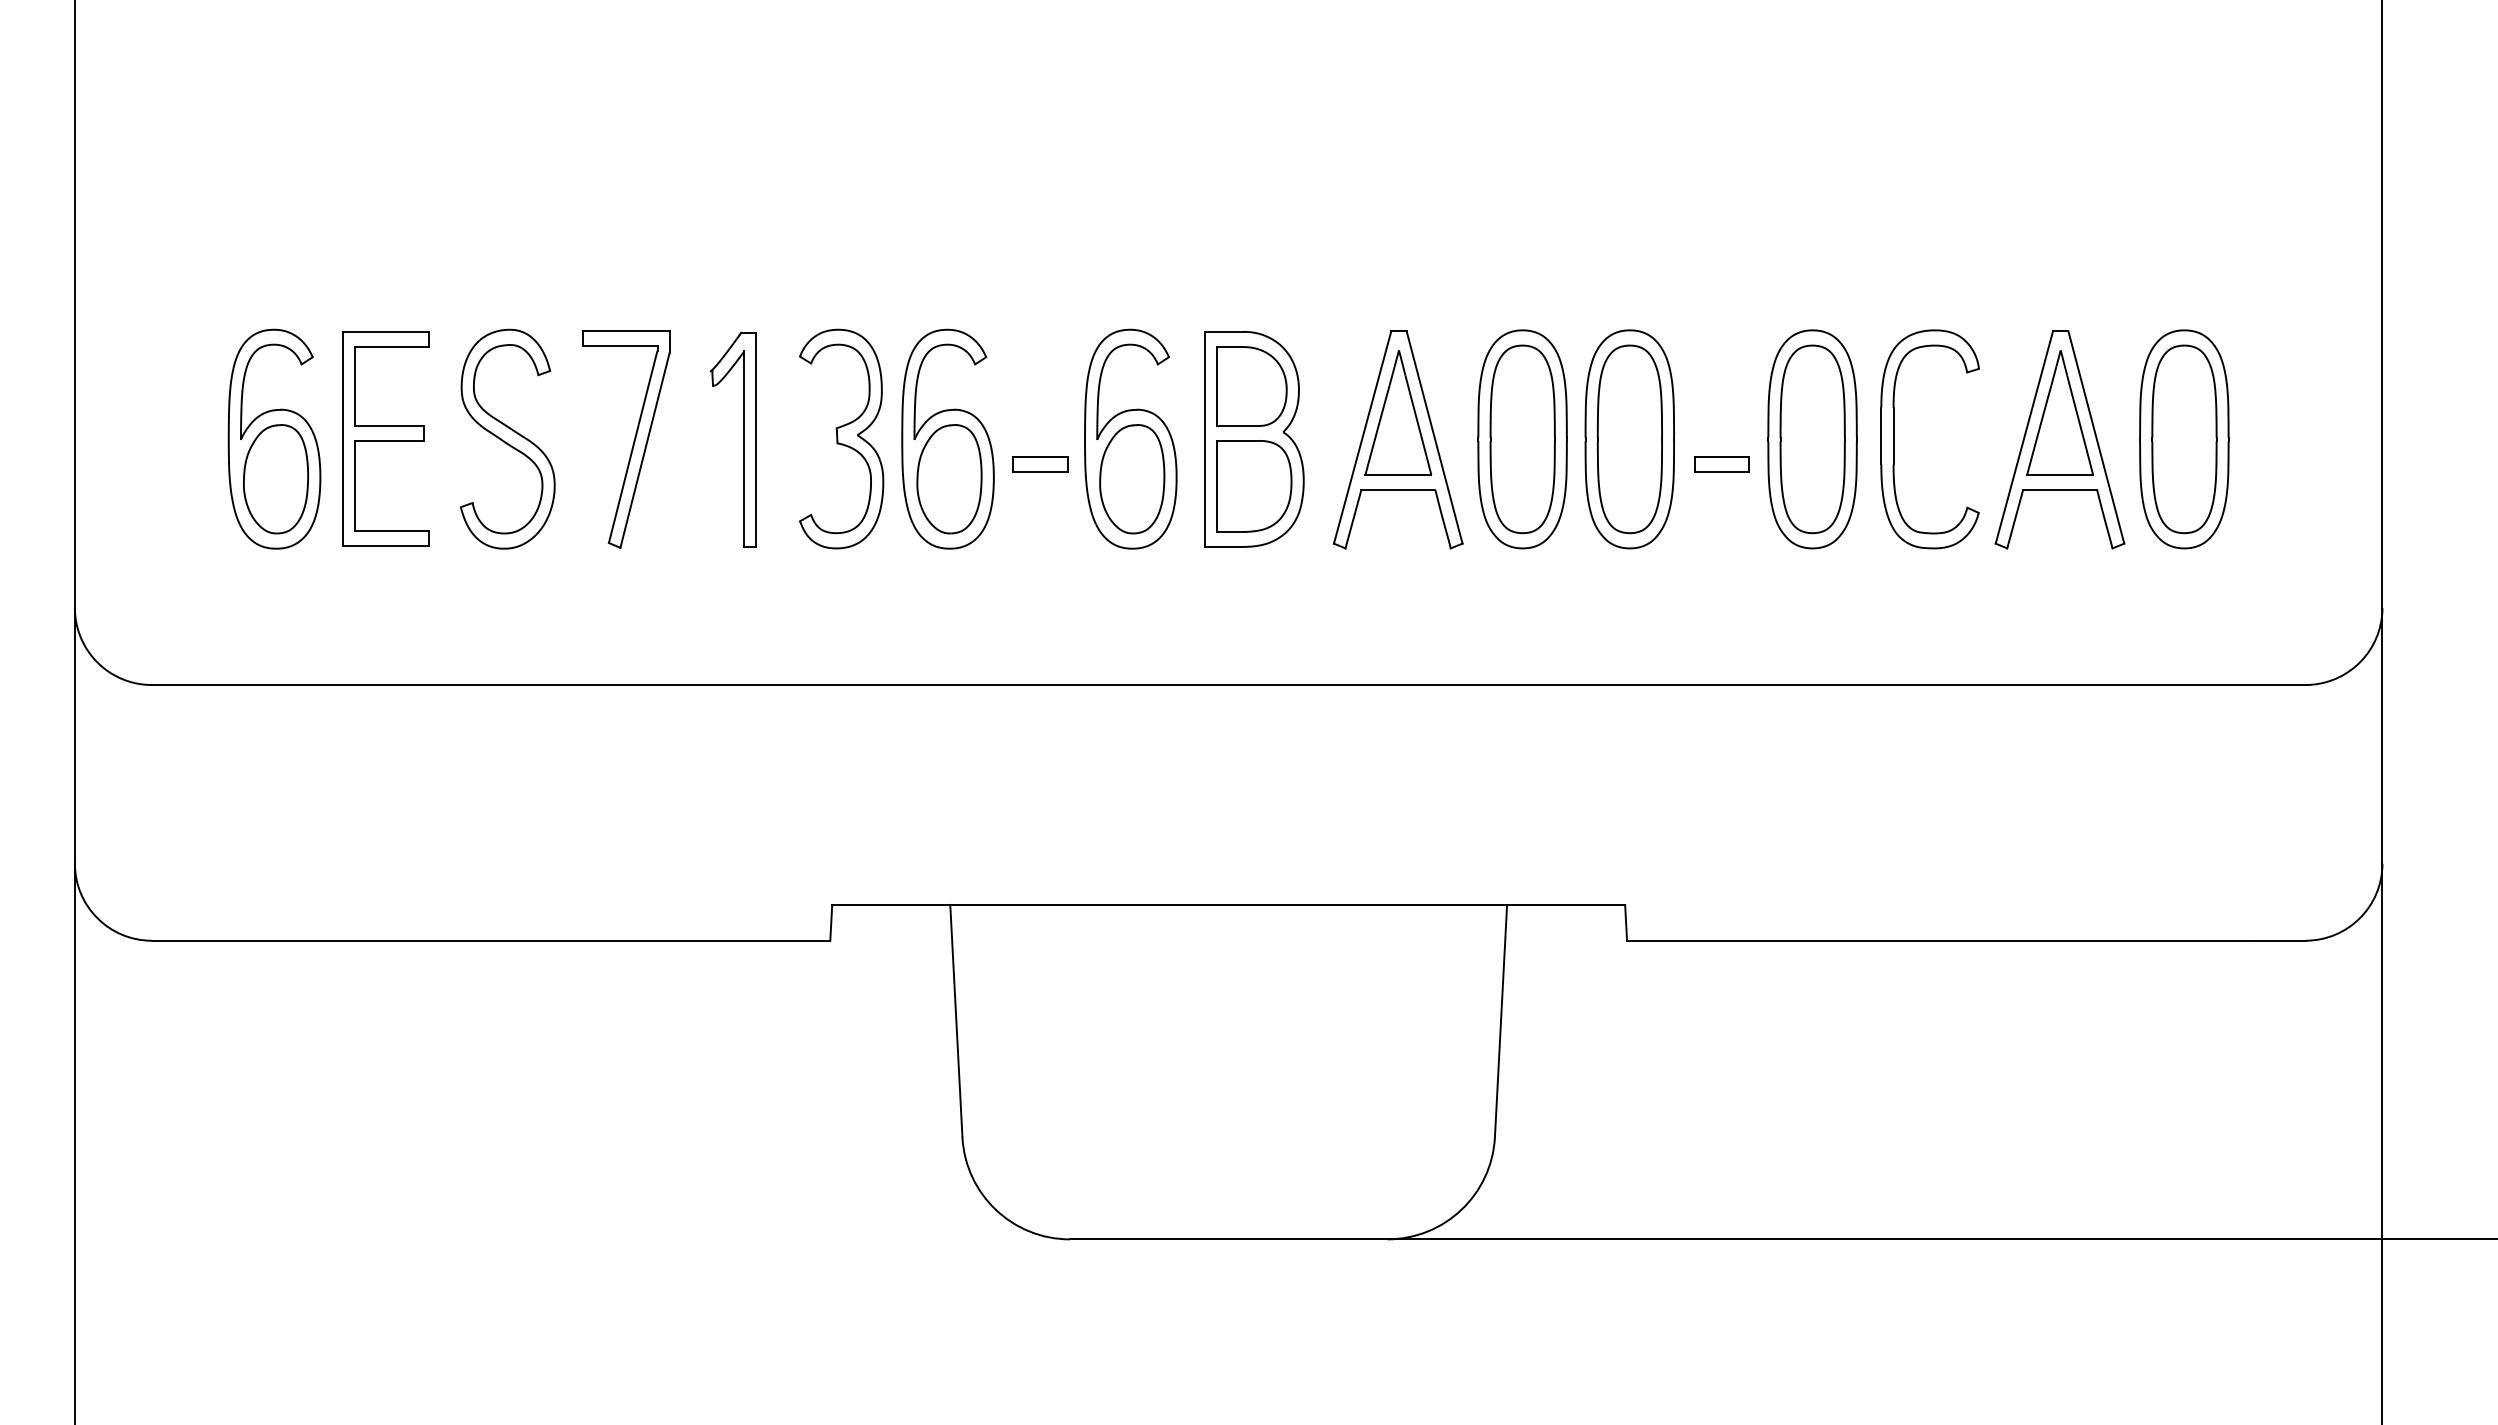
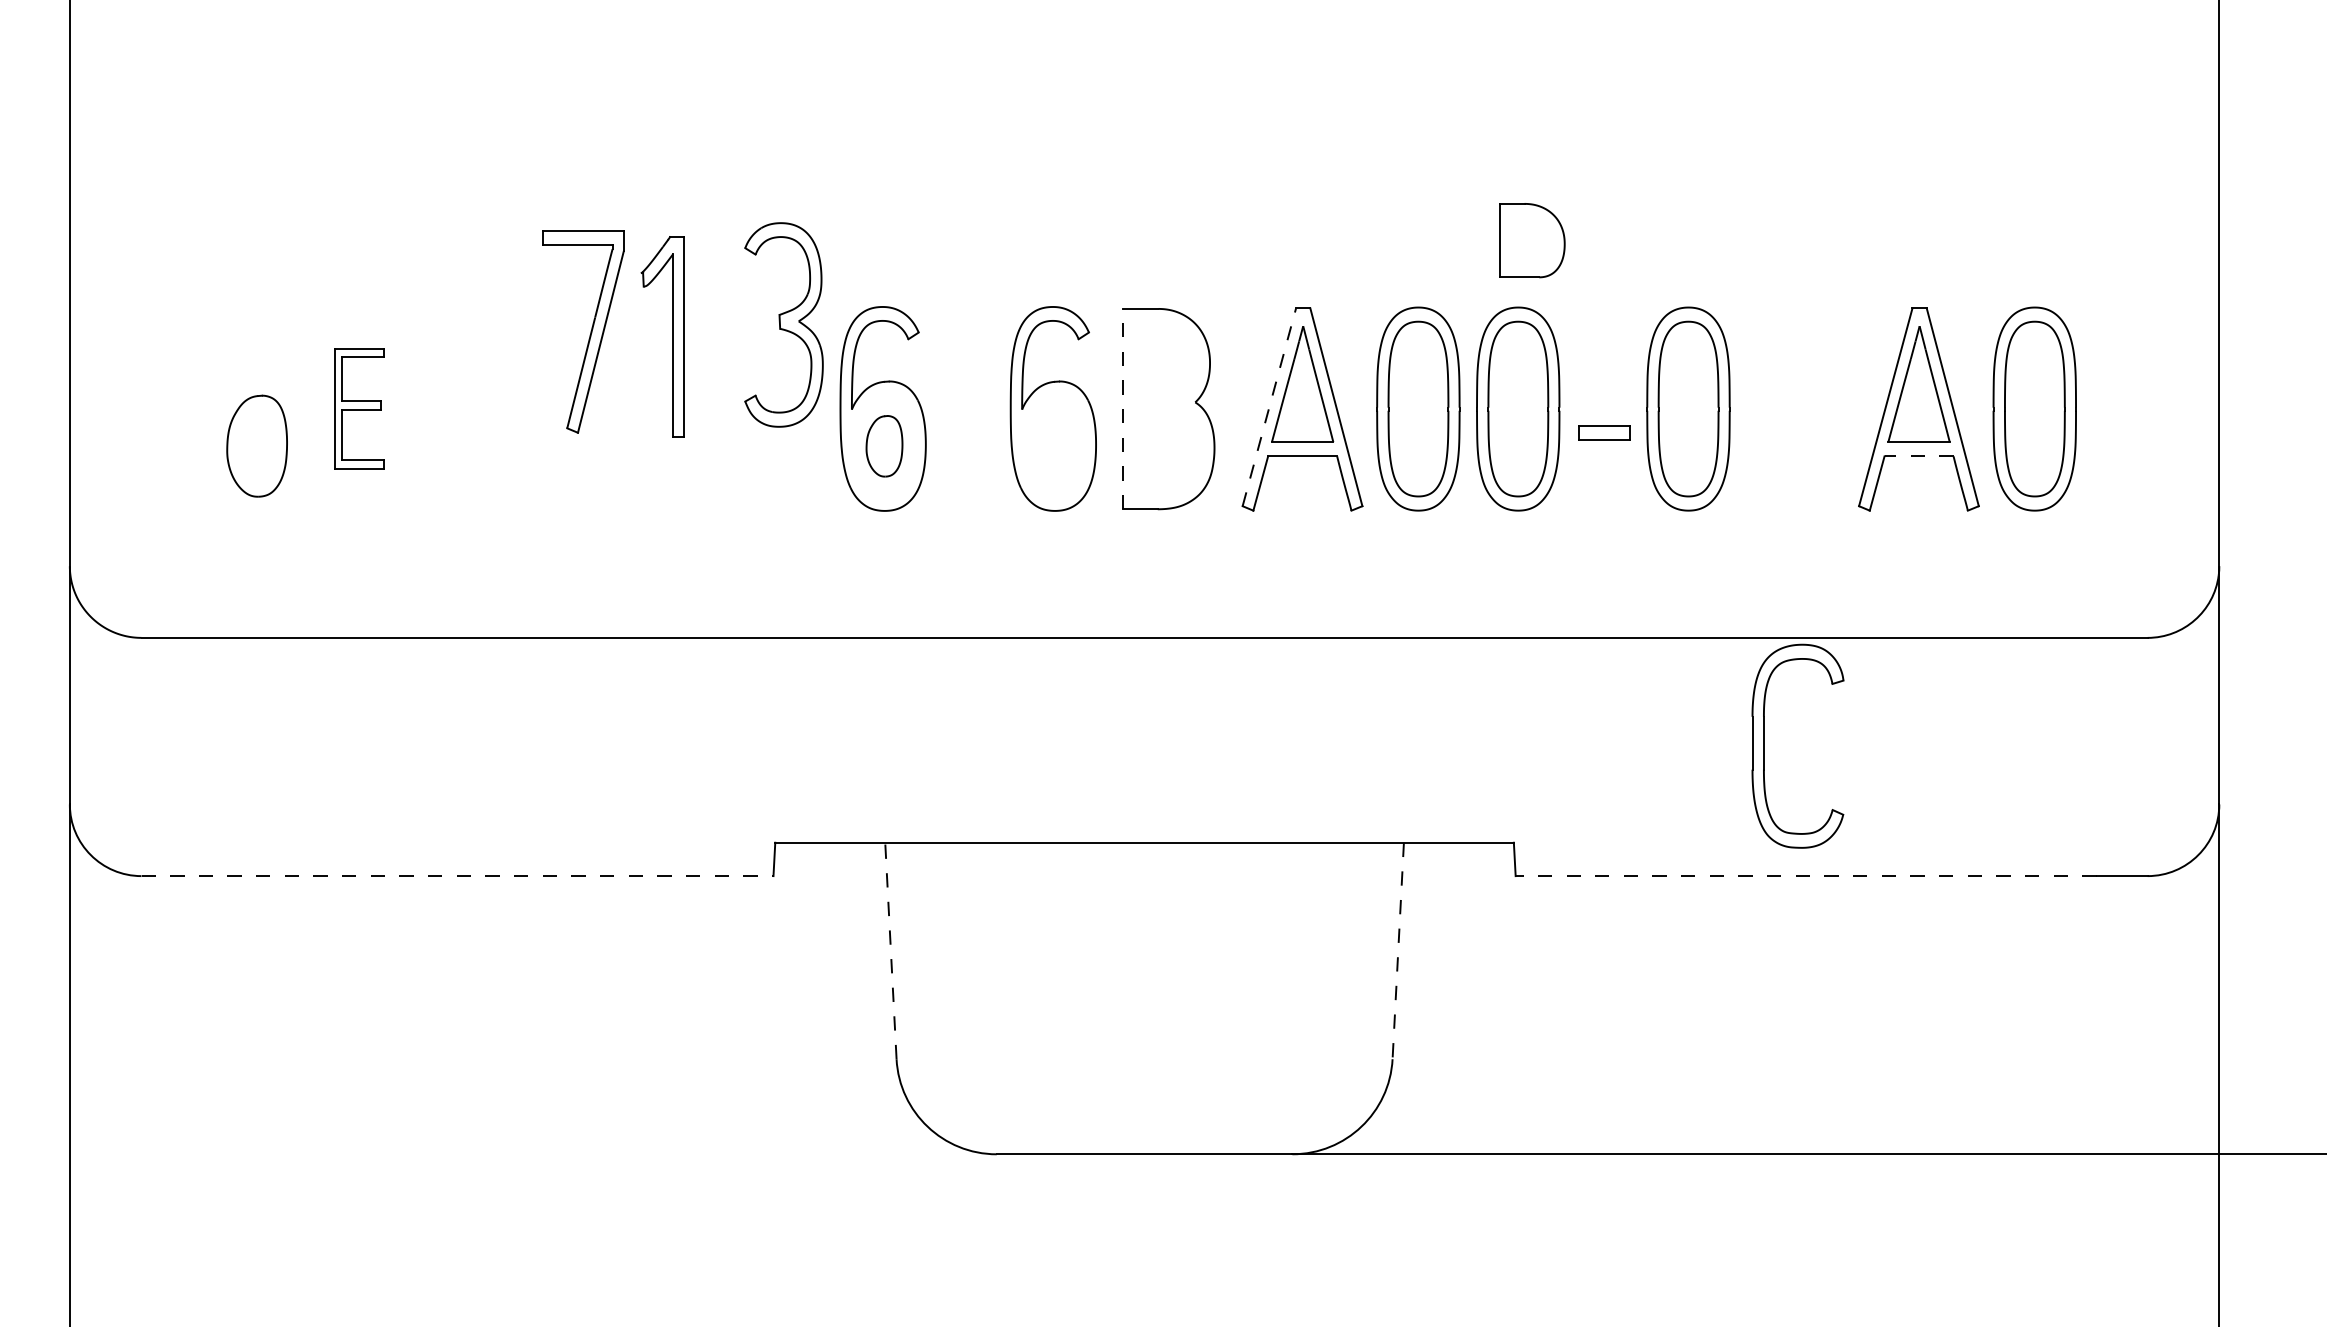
part: (1251, 386) -> (1531, 240), moved
line: (1362, 437) -> (1269, 407), solid -> dashed
part: (274, 438) -> (255, 408), removed
part: (385, 438) -> (359, 408), size x0.6
part: (507, 438) -> (472, 408), removed
part: (841, 438) -> (783, 324), moved
part: (743, 439) -> (672, 336), moved
line: (1205, 439) -> (1122, 409), solid -> dashed
part: (1894, 439) -> (1764, 746), moved
part: (633, 440) -> (590, 332), moved
part: (1040, 464) -> (969, 432), removed
part: (949, 479) -> (884, 446), size x0.6
part: (1132, 479) -> (1054, 446), removed
part: (1254, 486) -> (1168, 452), removed
line: (2059, 490) -> (1918, 456), solid -> dashed
line: (491, 940) -> (457, 875), solid -> dashed
line: (1938, 940) -> (1805, 875), solid -> dashed
line: (956, 1020) -> (891, 950), solid -> dashed
line: (1500, 1021) -> (1397, 951), solid -> dashed

